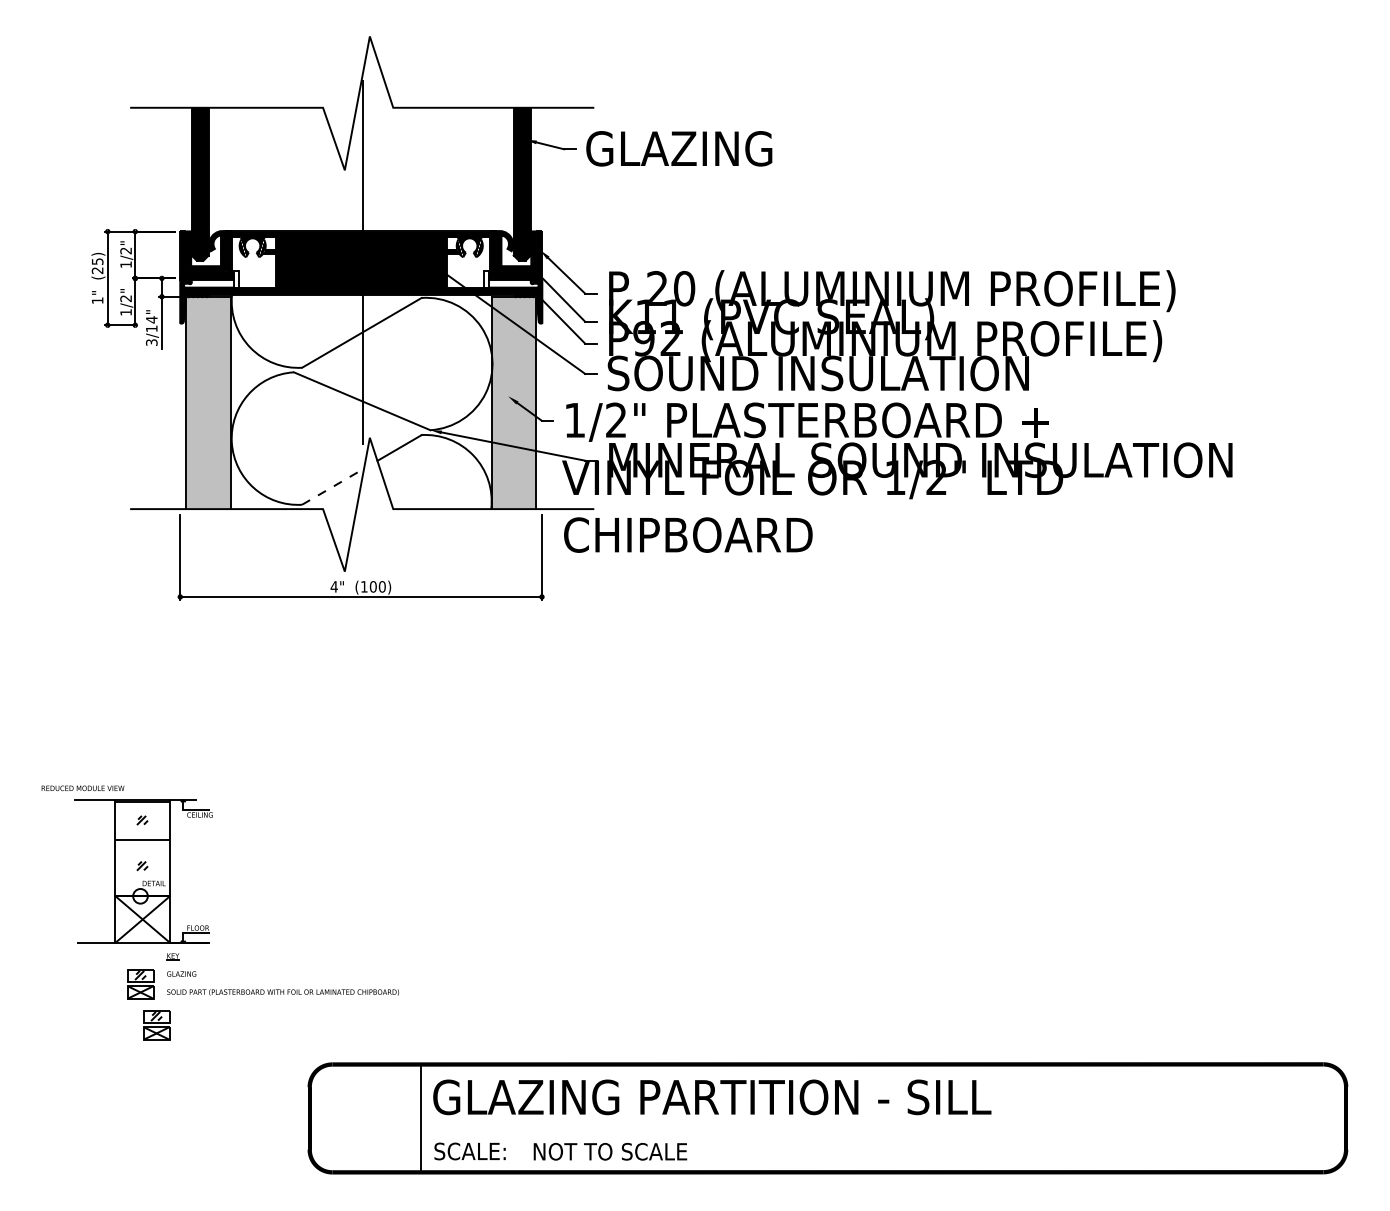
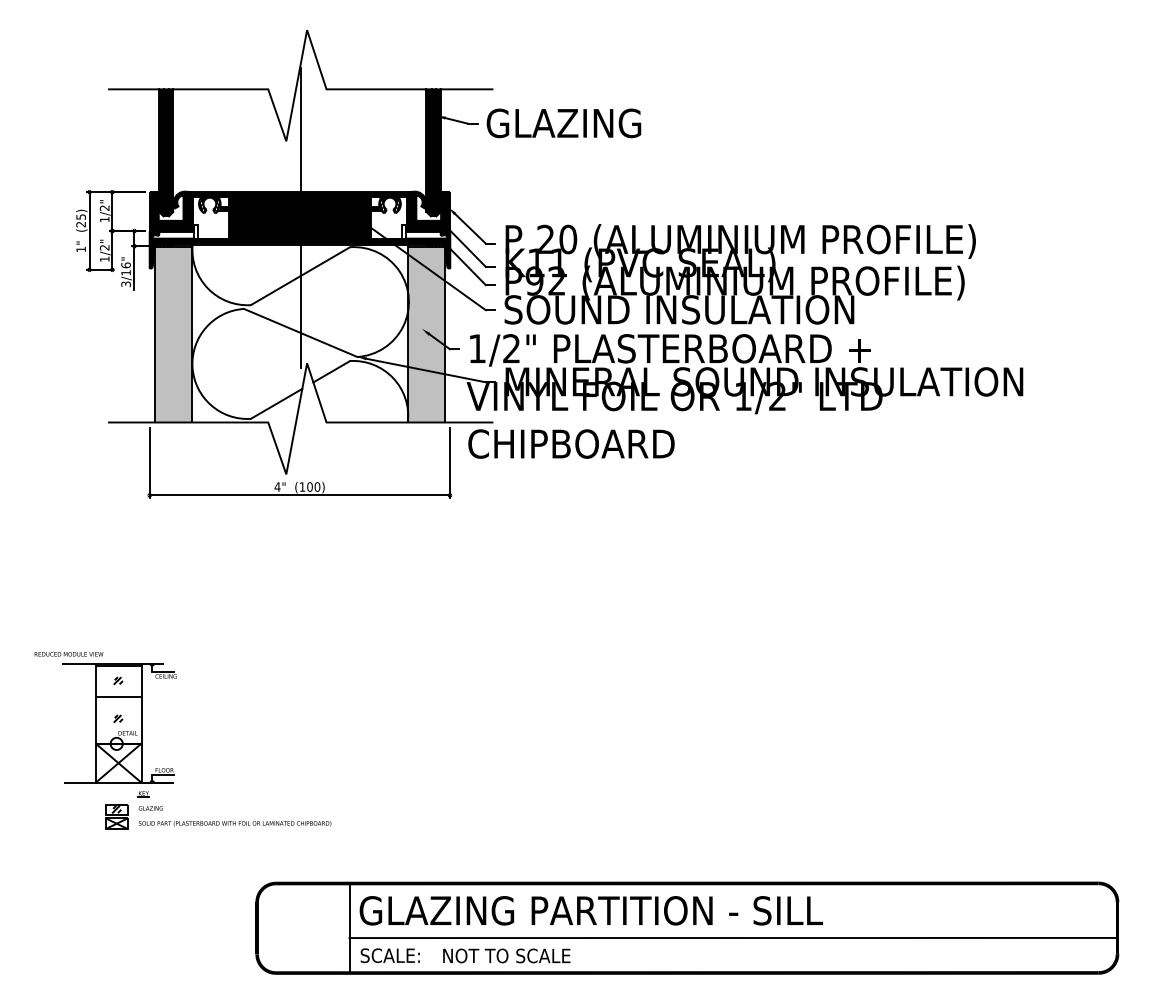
text: (151, 319) -> (125, 265), 3/14" -> 3/16"
line: (333, 486) -> (276, 403), dashed -> solid
part: (156, 1025) -> (129, 851), removed
line: (883, 1130) -> (733, 938), added

